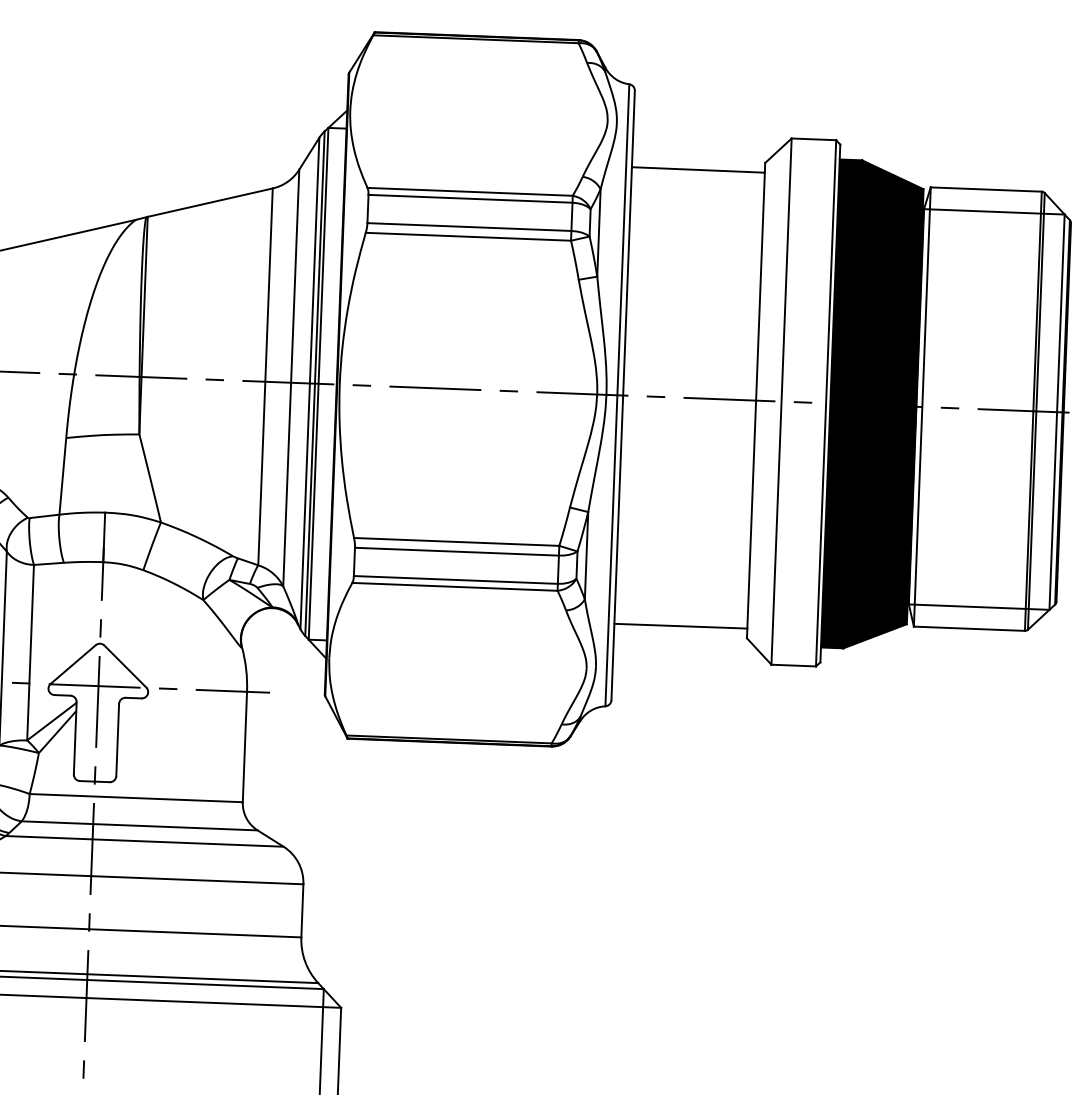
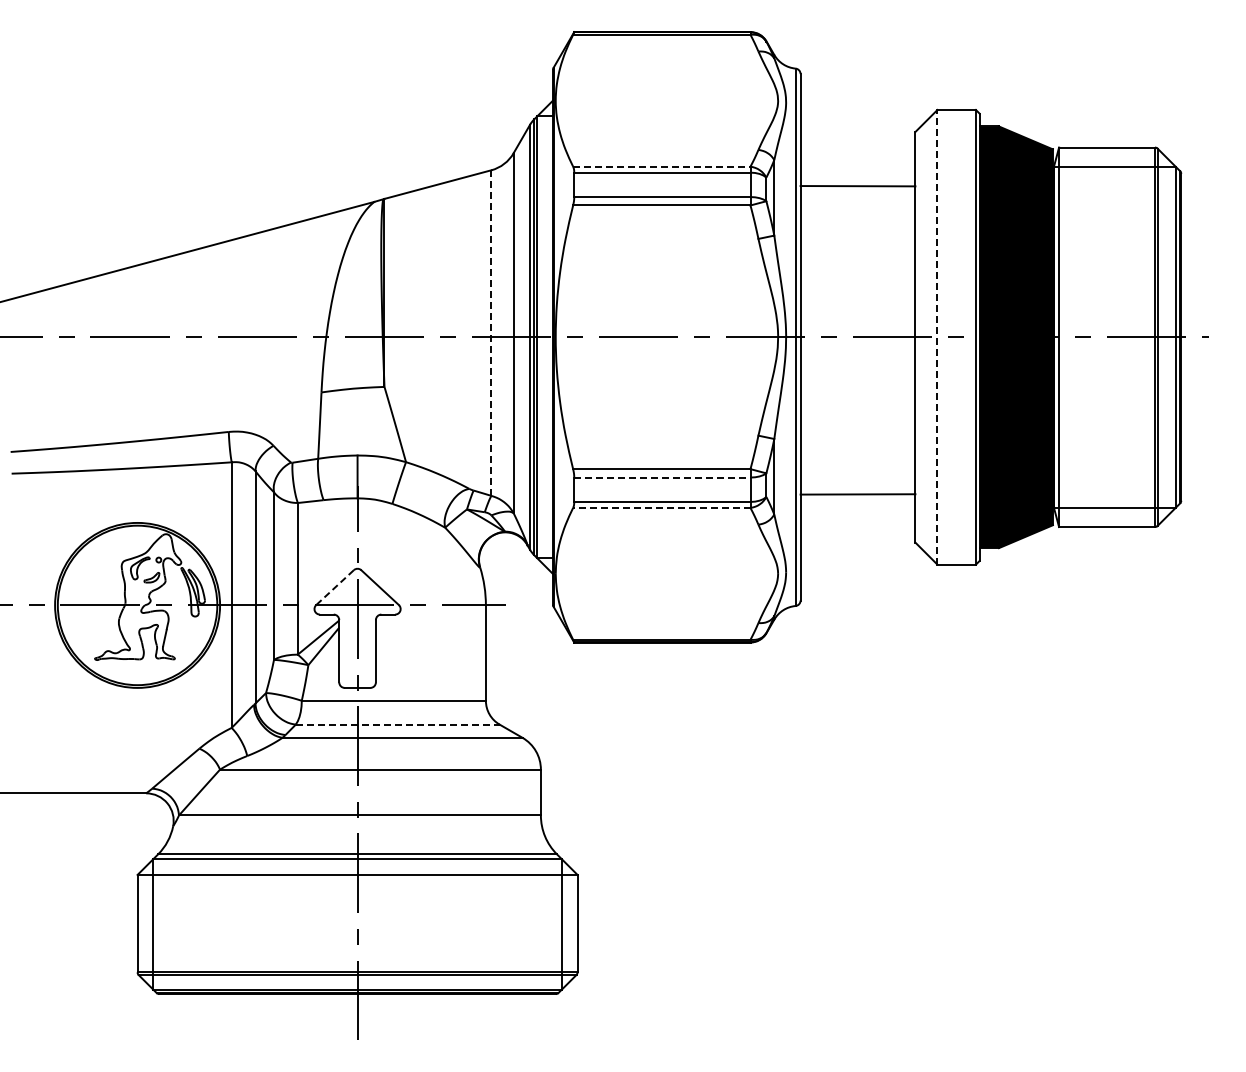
line: (697, 170) -> (857, 186), moved
line: (469, 191) -> (661, 166), solid -> dashed
line: (265, 377) -> (491, 333), solid -> dashed
line: (781, 400) -> (937, 336), solid -> dashed
line: (457, 551) -> (662, 477), solid -> dashed
line: (454, 586) -> (661, 507), solid -> dashed
line: (680, 626) -> (857, 494), moved
line: (73, 664) -> (335, 587), solid -> dashed
line: (139, 825) -> (397, 724), solid -> dashed

